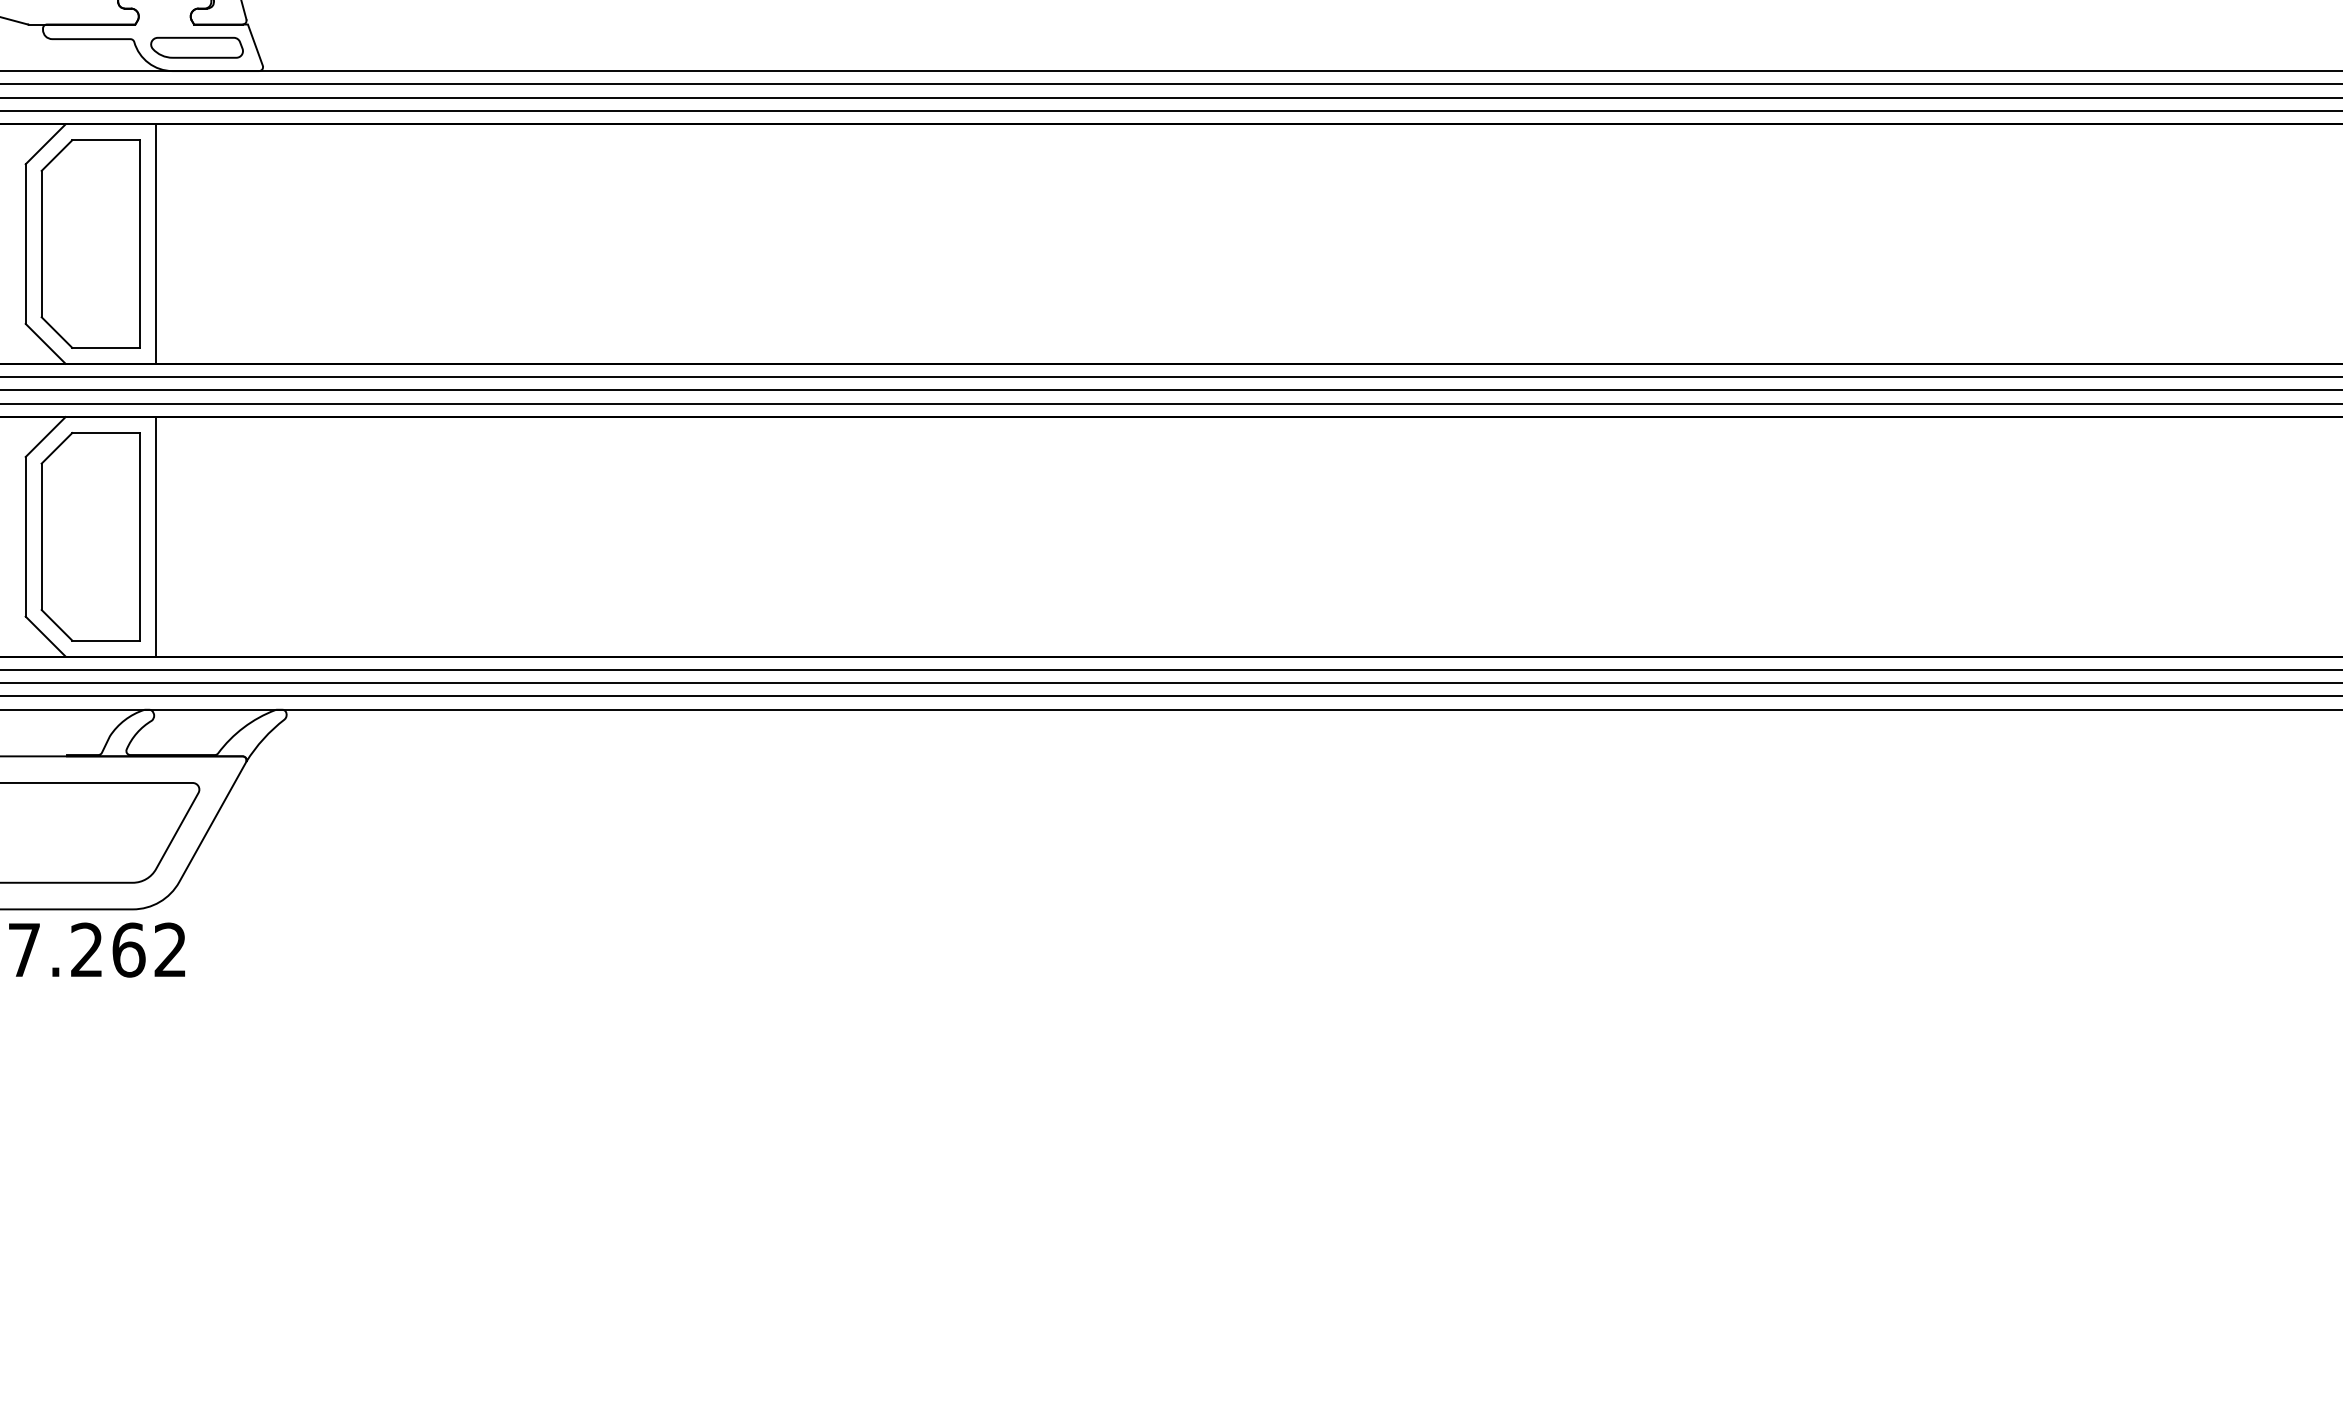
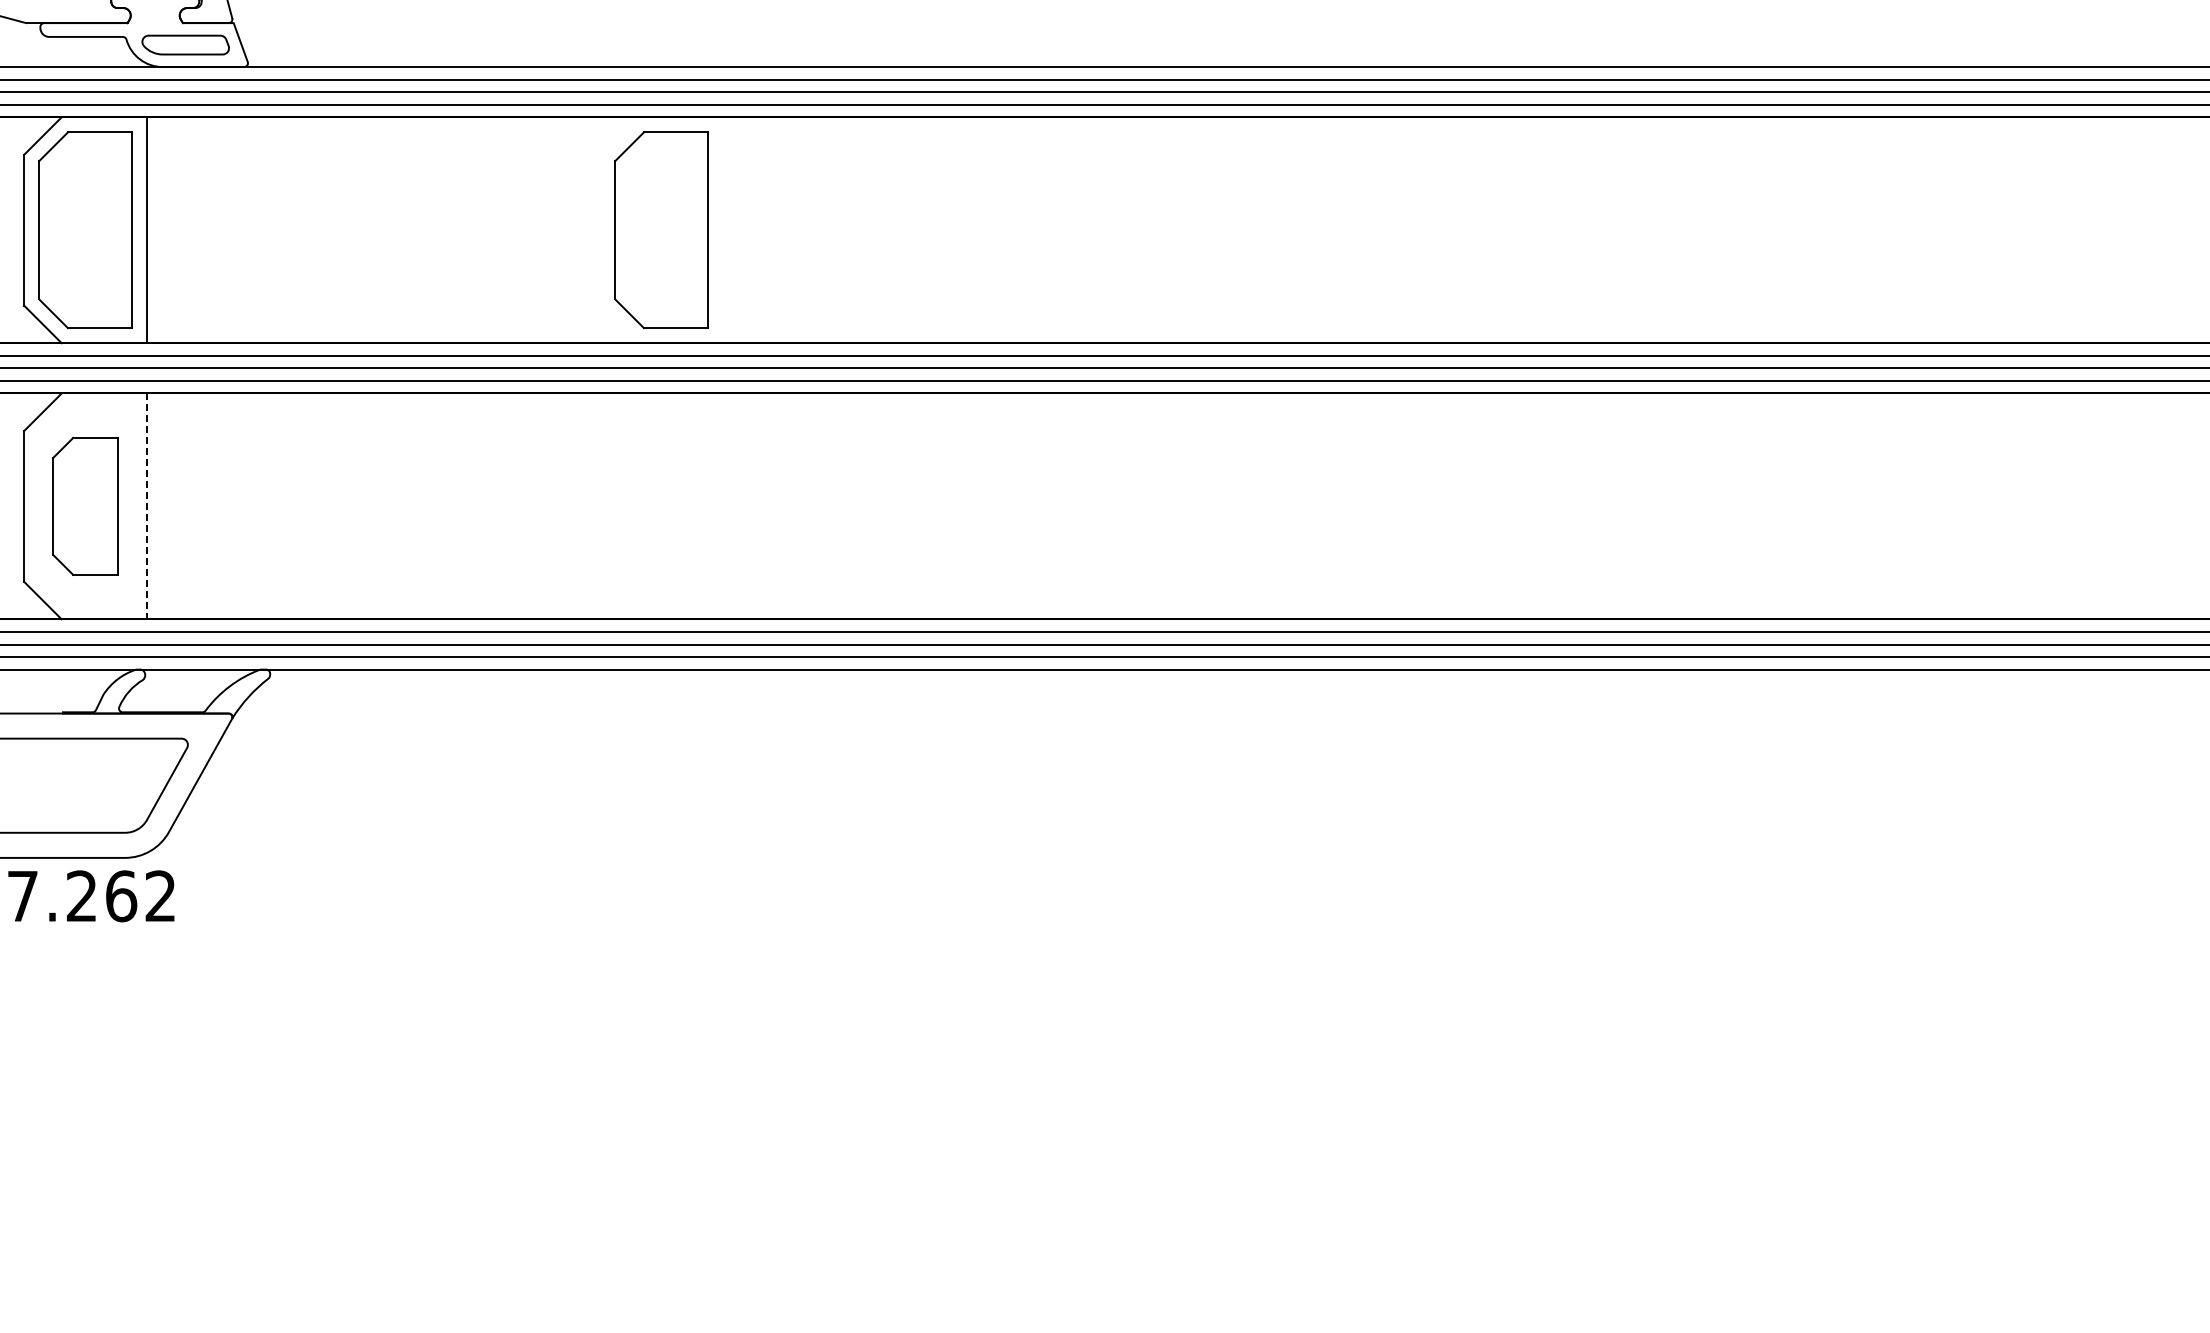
part: (701, 244) -> (661, 230), added
part: (90, 536) -> (85, 506), size x0.7
line: (156, 536) -> (147, 506), solid -> dashed

